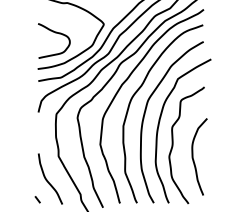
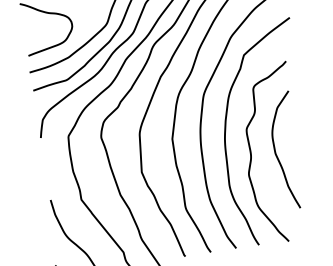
curve: (193, 156) -> (276, 151), moved

